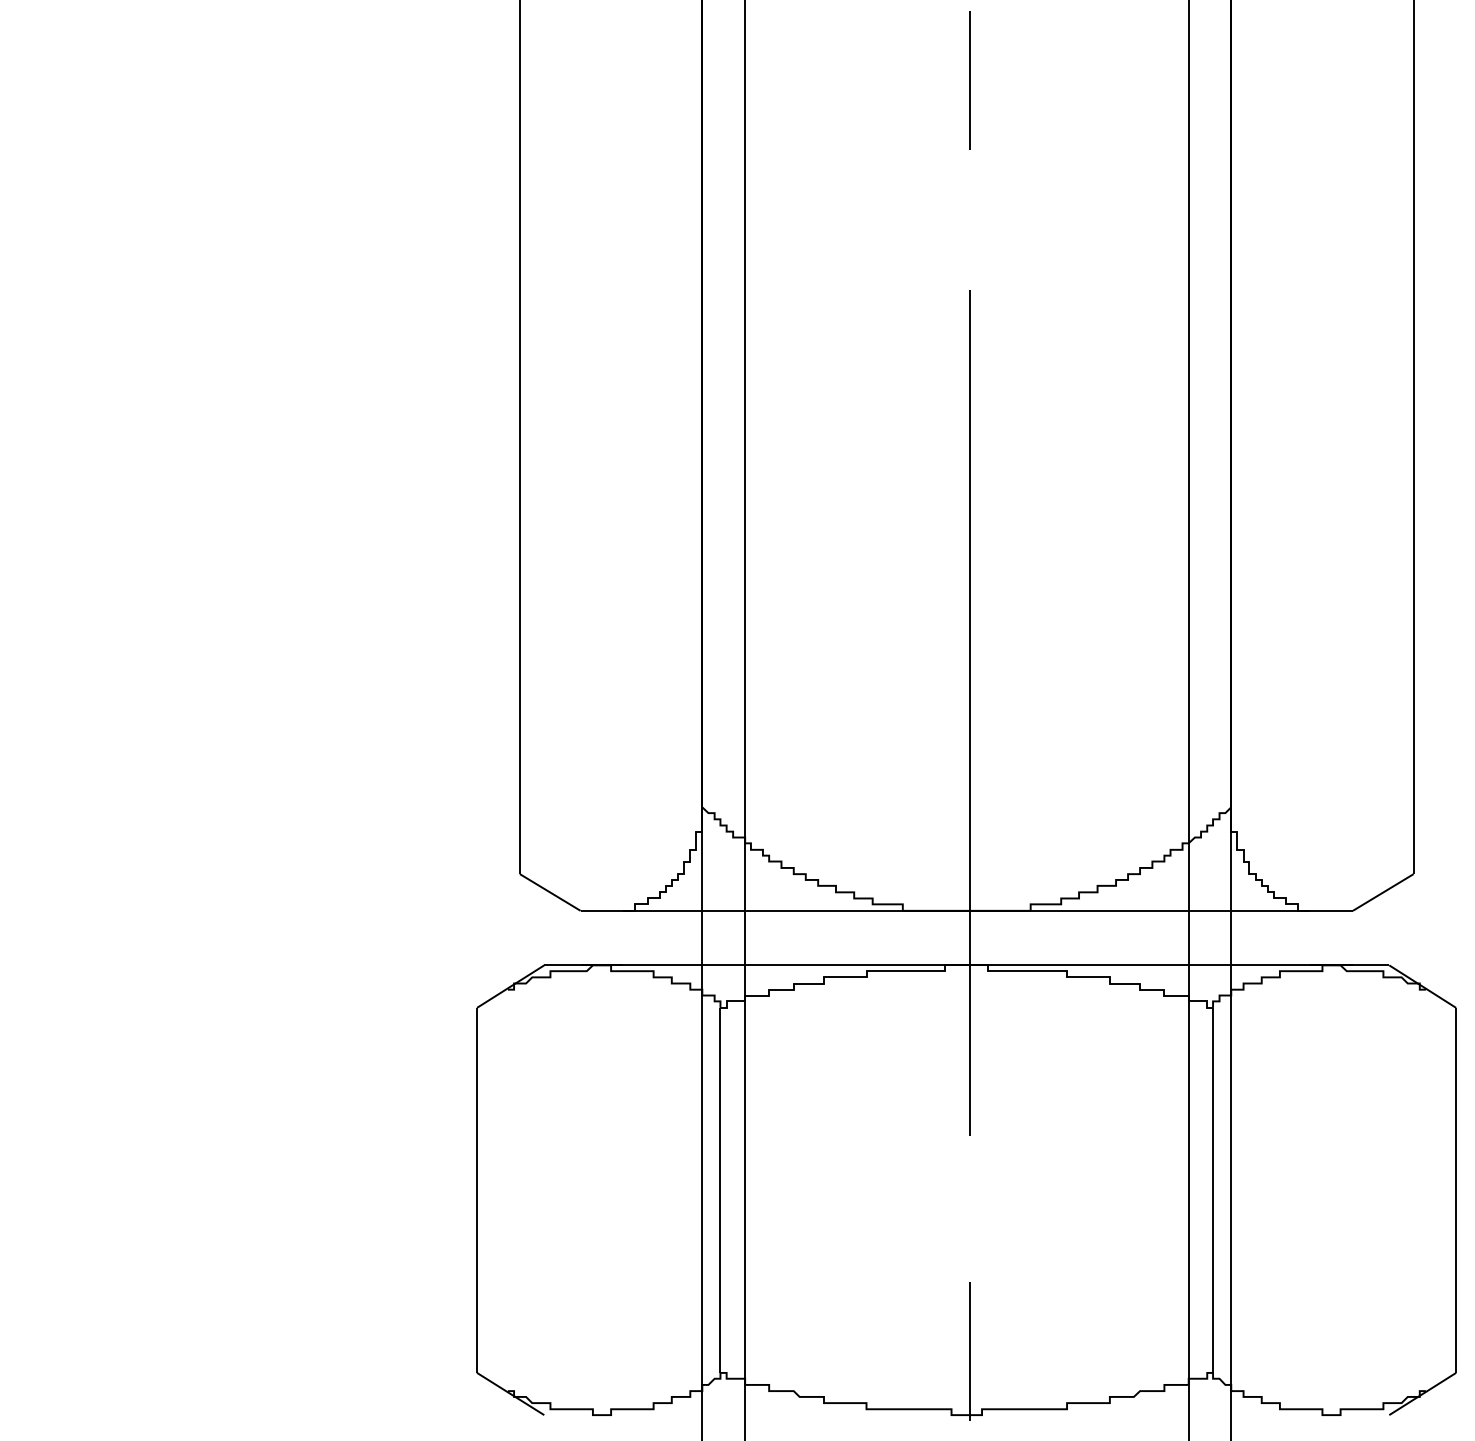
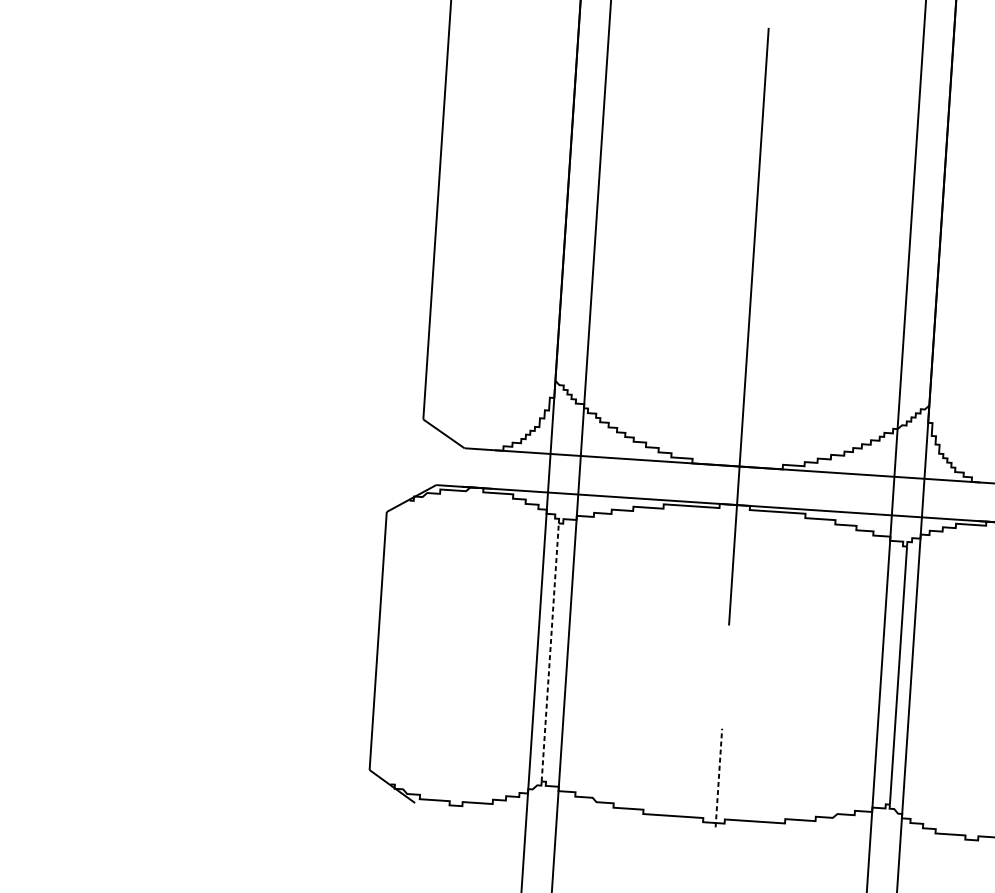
line: (720, 1190) -> (550, 652), solid -> dashed
line: (969, 1351) -> (718, 778), solid -> dashed

